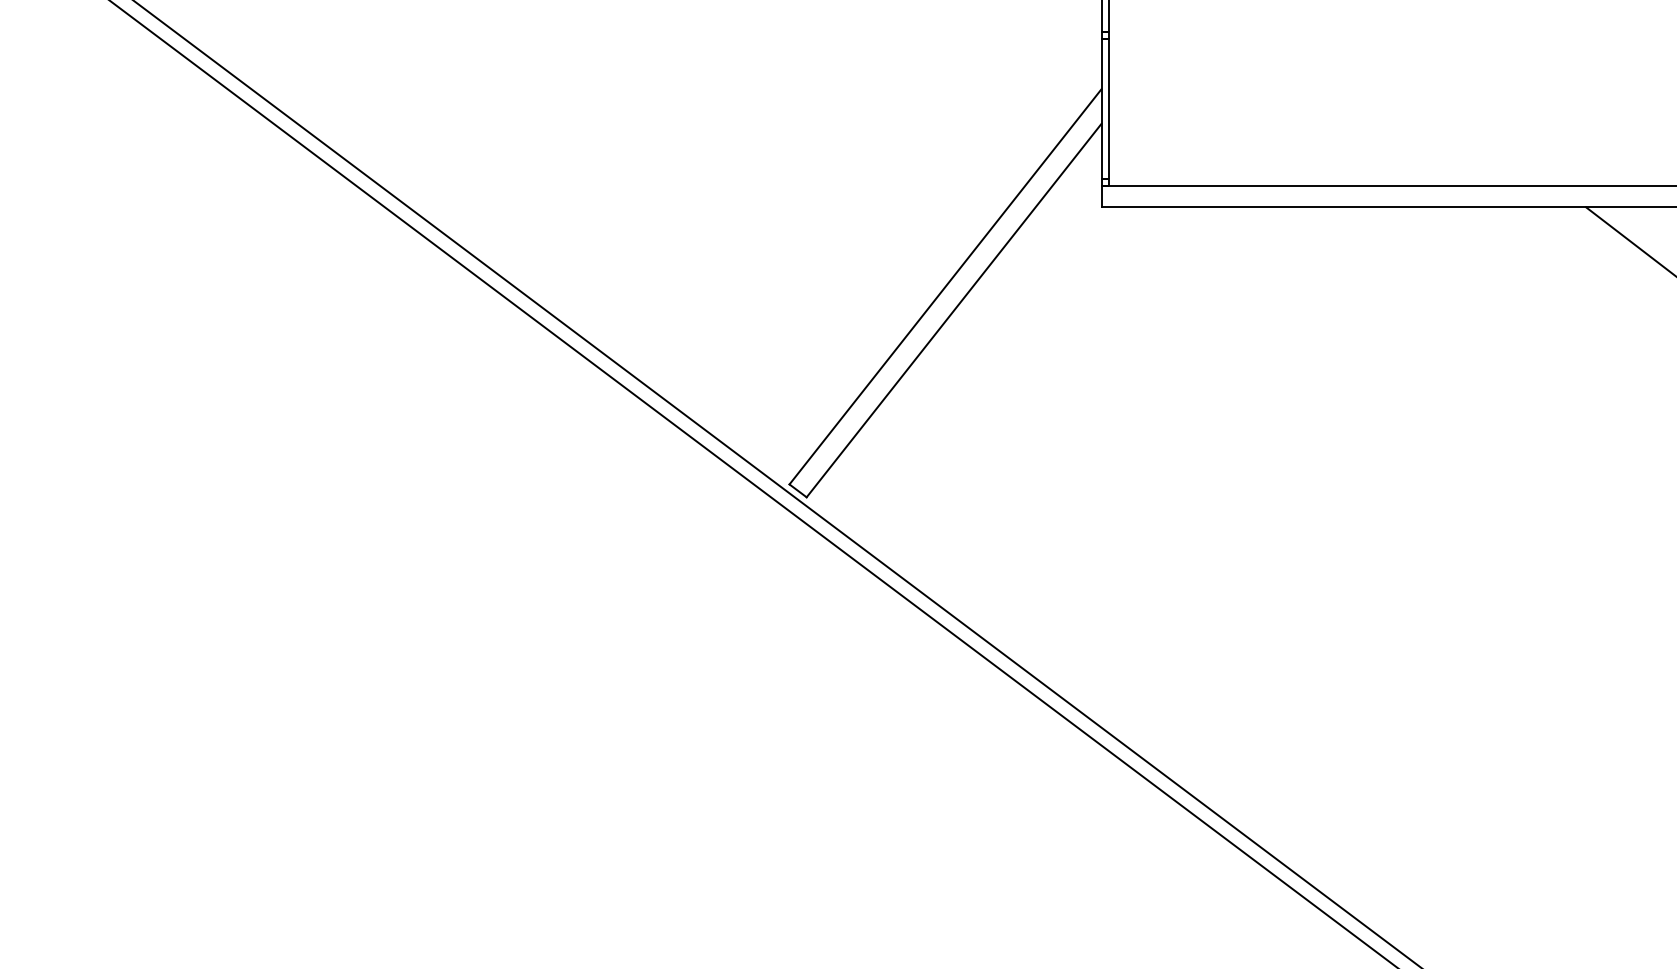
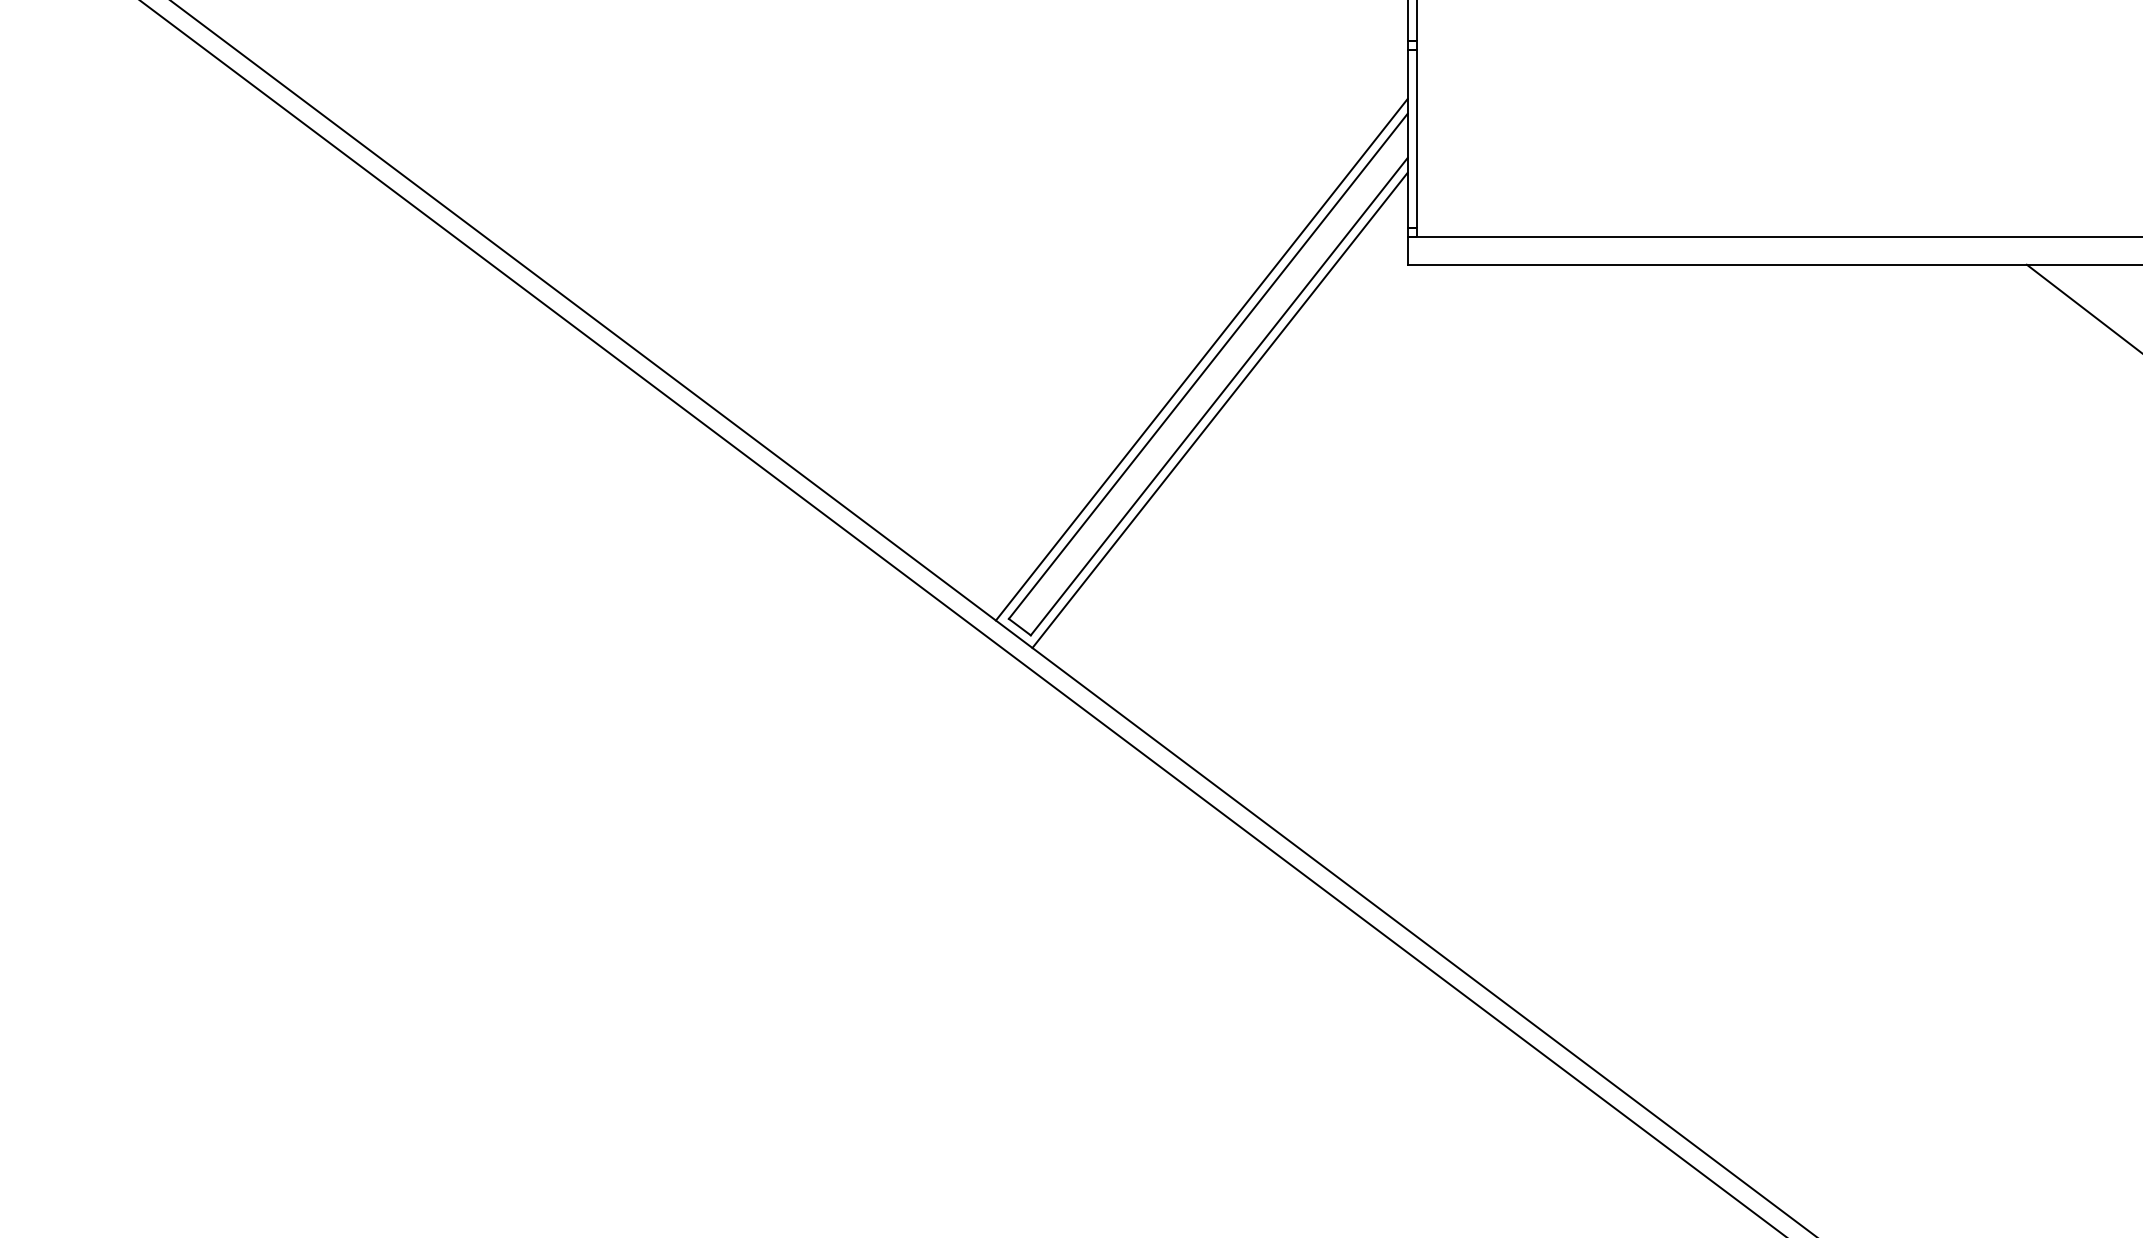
line: (940, 281) -> (1201, 359), added
line: (954, 320) -> (1219, 409), added

